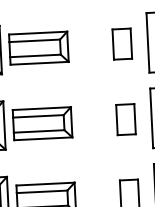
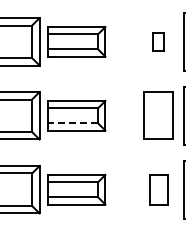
part: (122, 43) -> (158, 41), size x0.6
part: (125, 119) -> (158, 115), size x1.6
line: (39, 131) -> (73, 123), solid -> dashed

